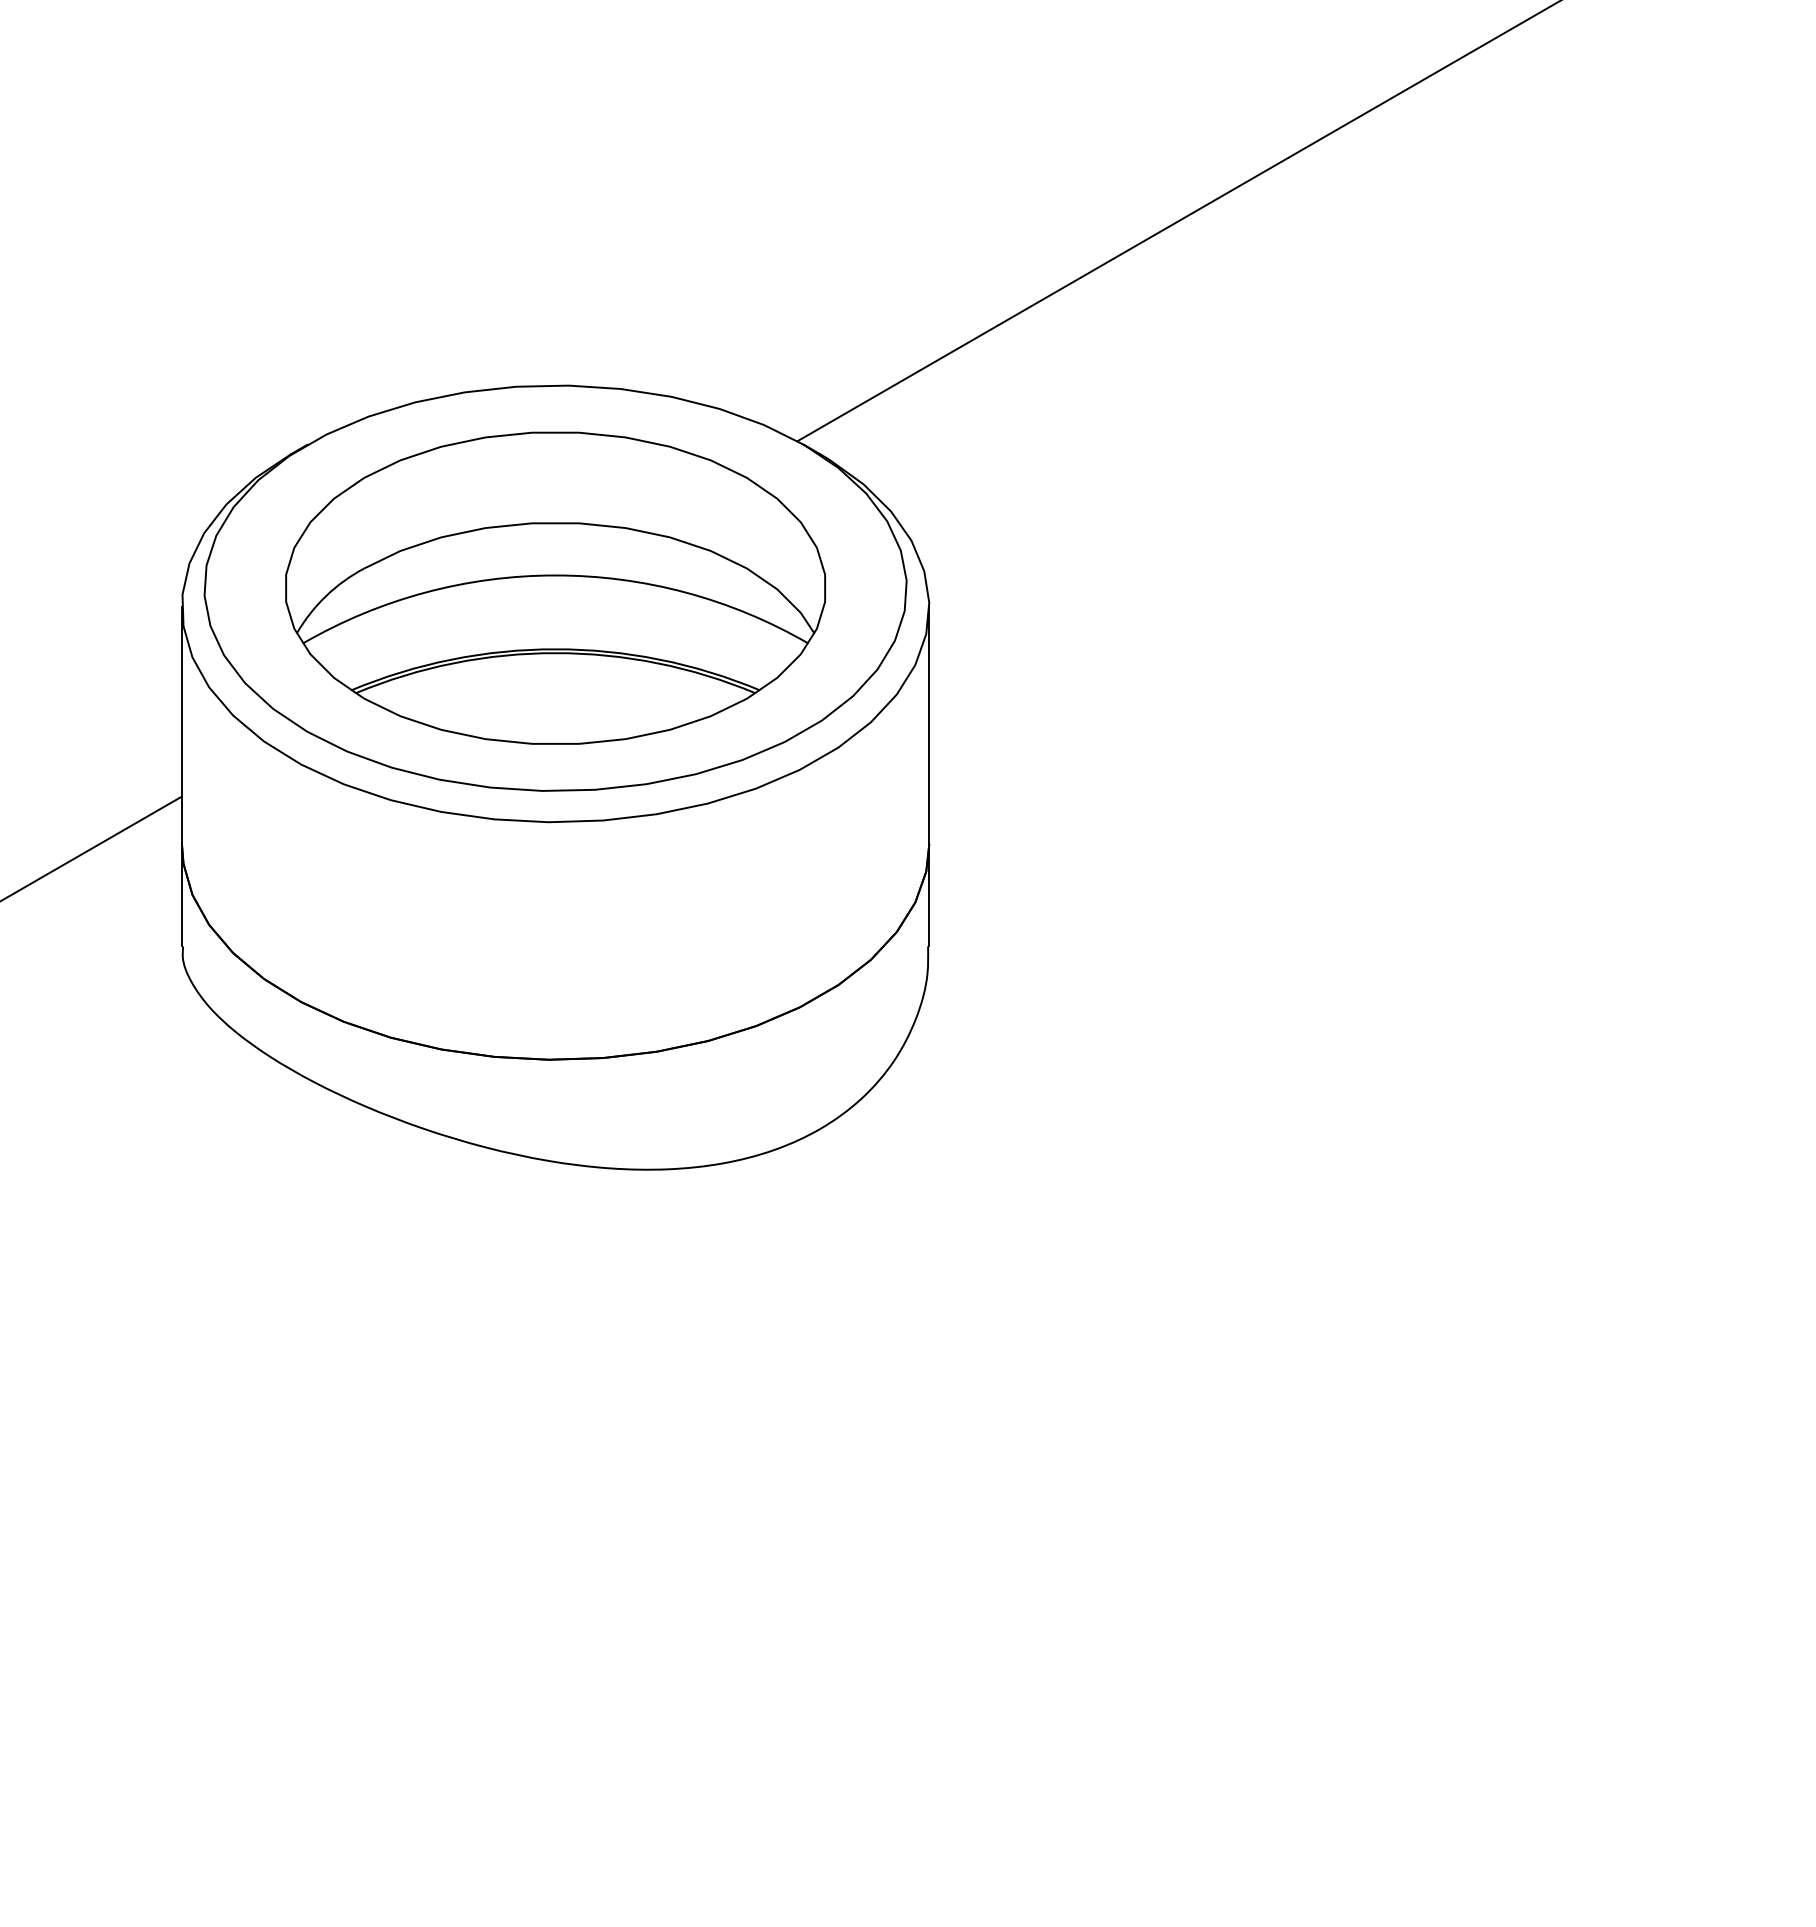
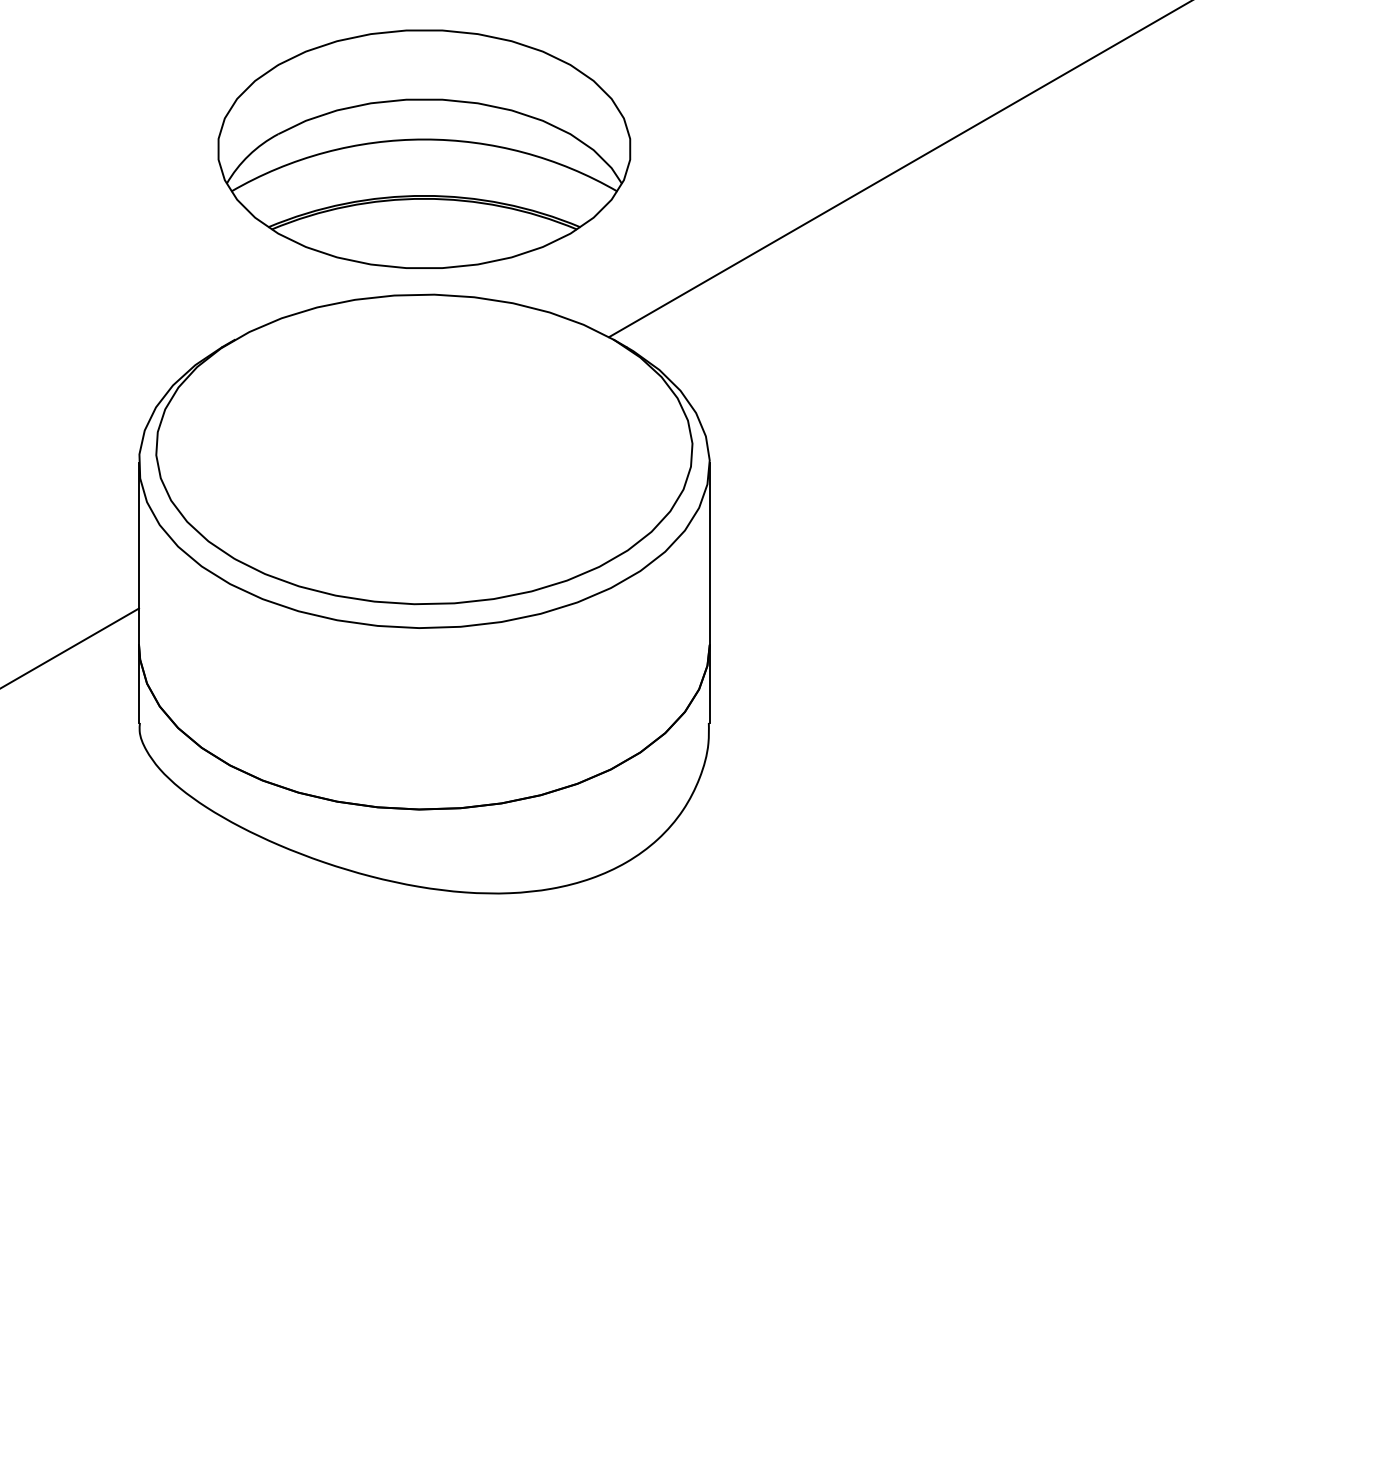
part: (555, 587) -> (424, 148), moved

